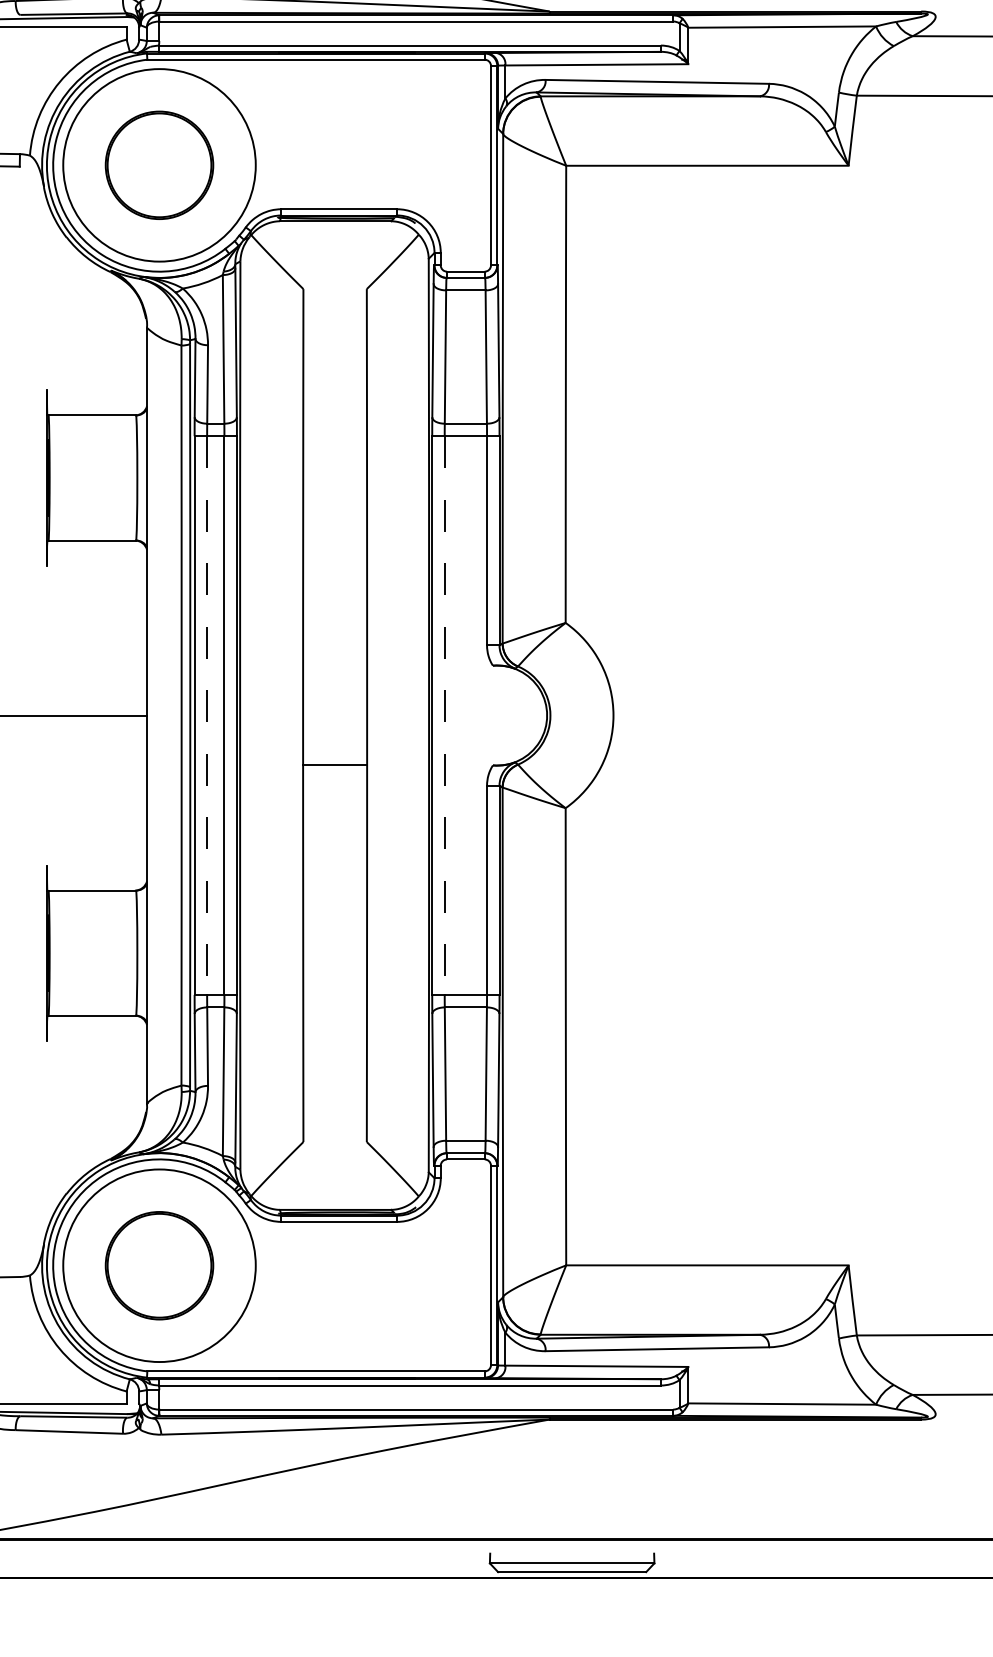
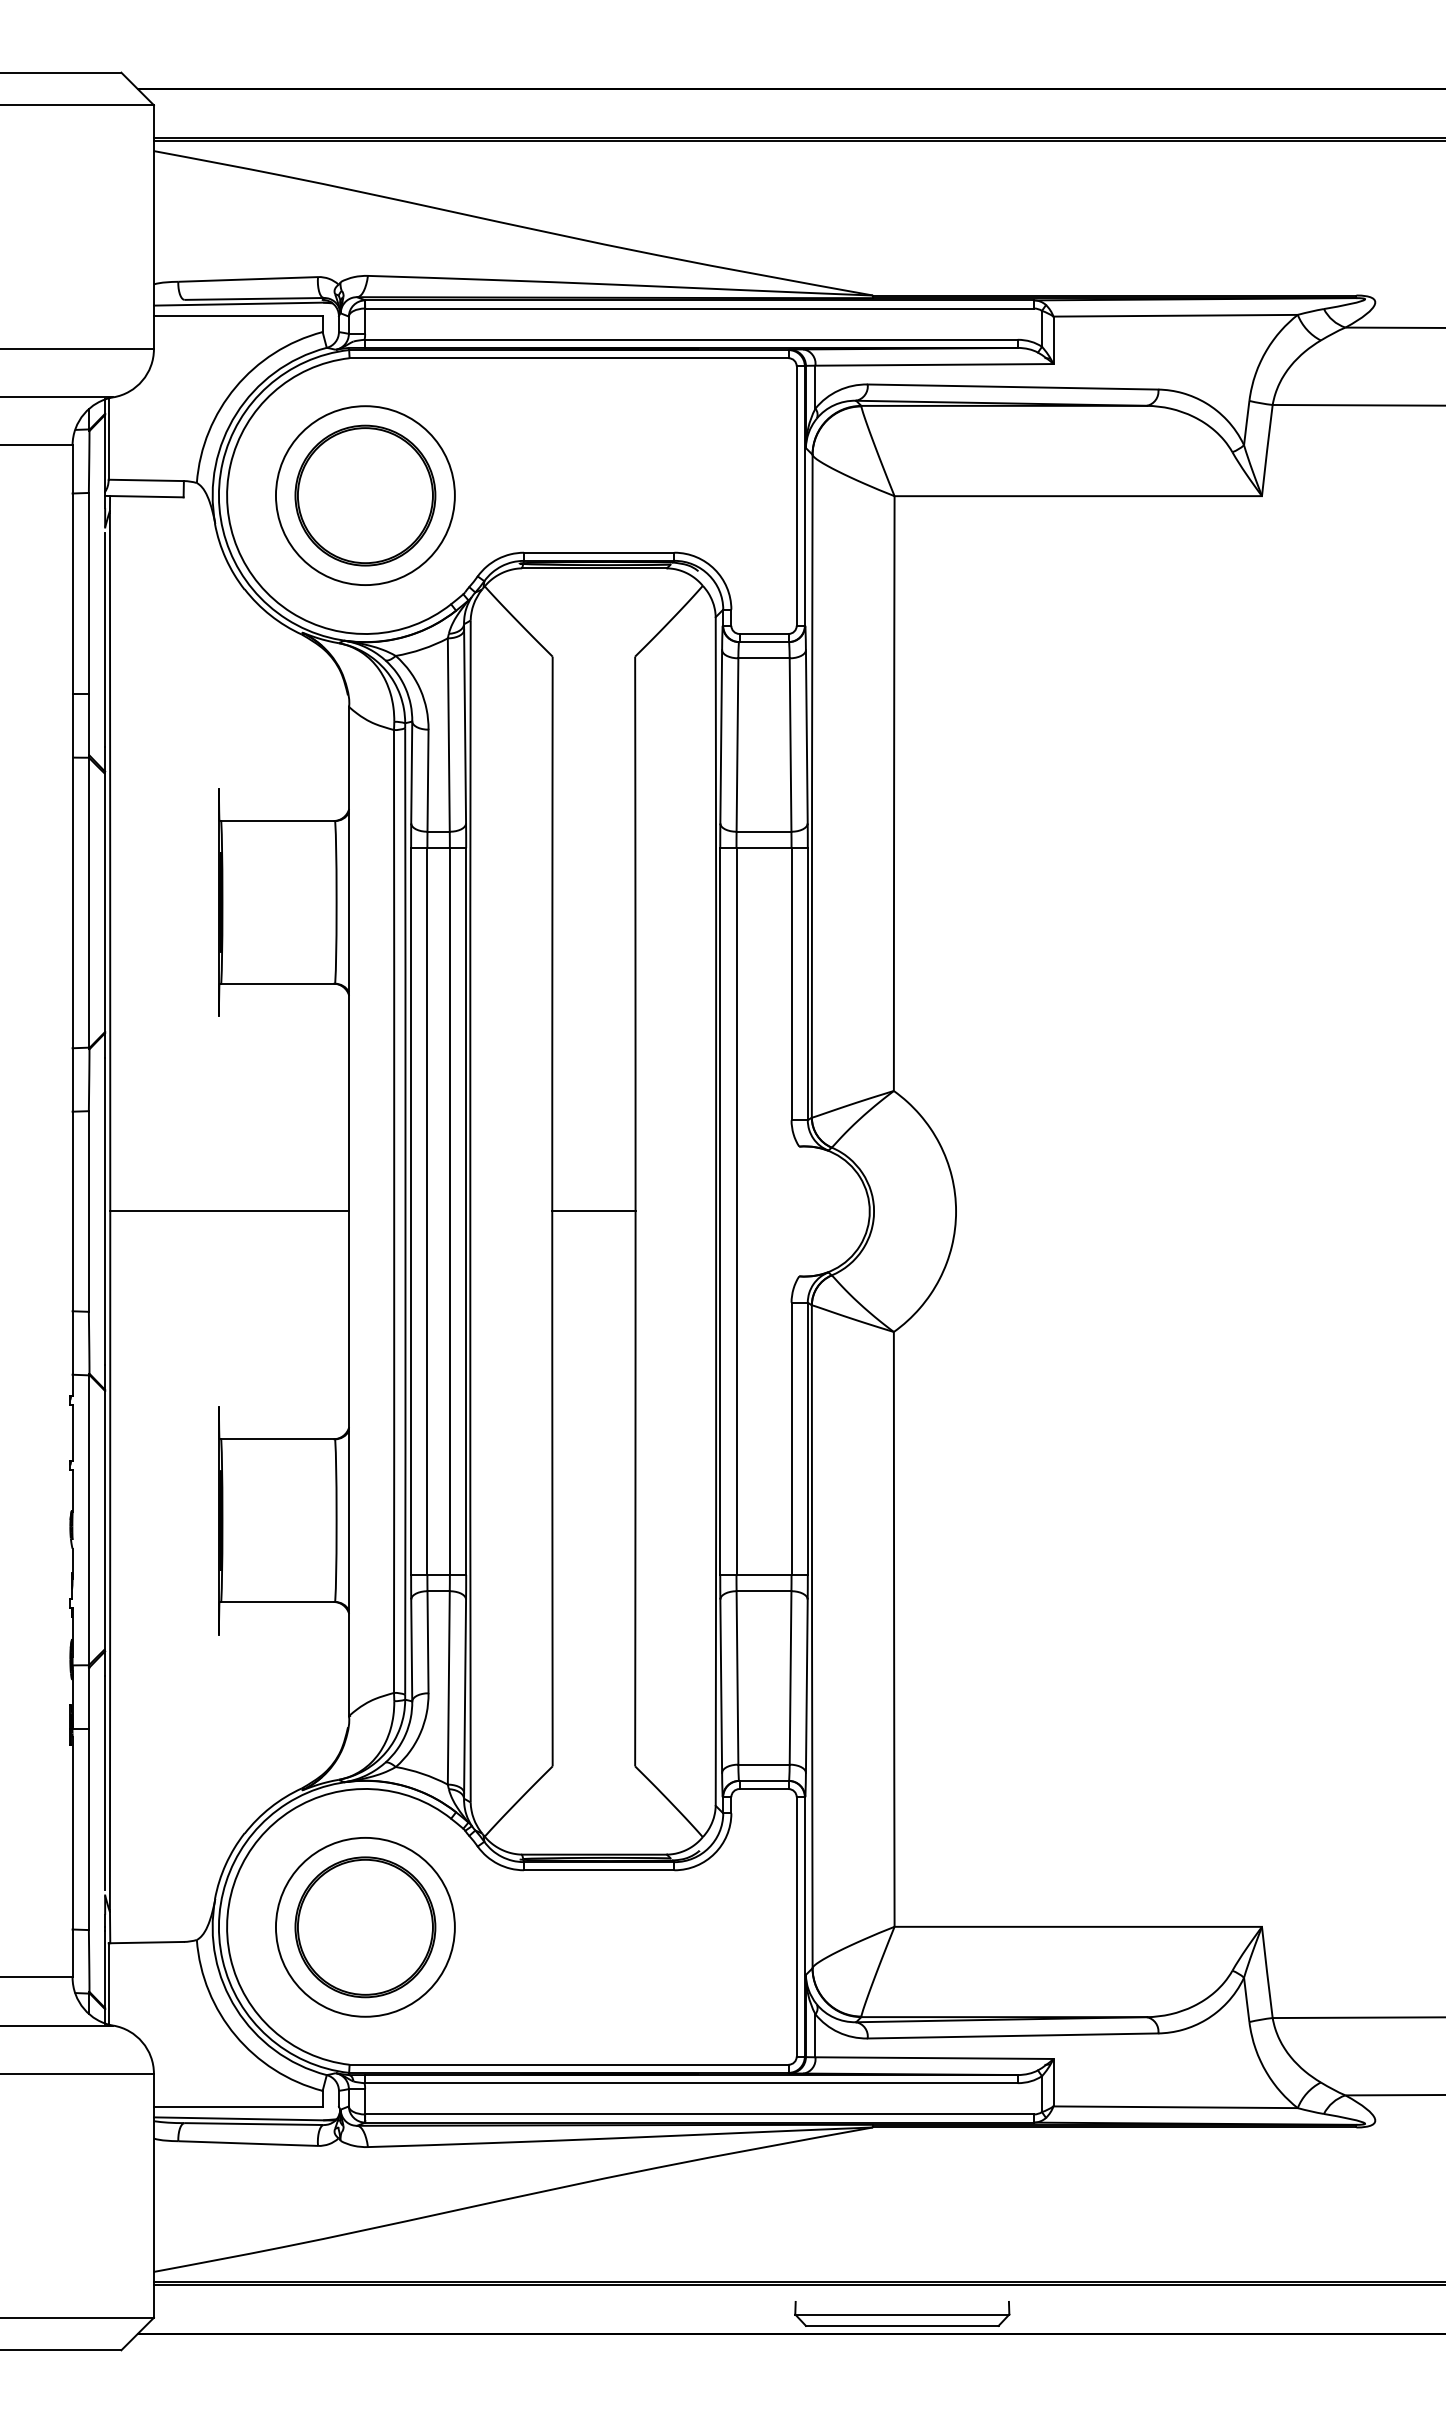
circle: (158, 165) -> (364, 495), size x0.71
line: (207, 716) -> (427, 1212), dashed -> solid
line: (444, 716) -> (736, 1212), dashed -> solid
line: (334, 764) -> (593, 1211), moved
circle: (158, 1265) -> (364, 1926), size x0.71

